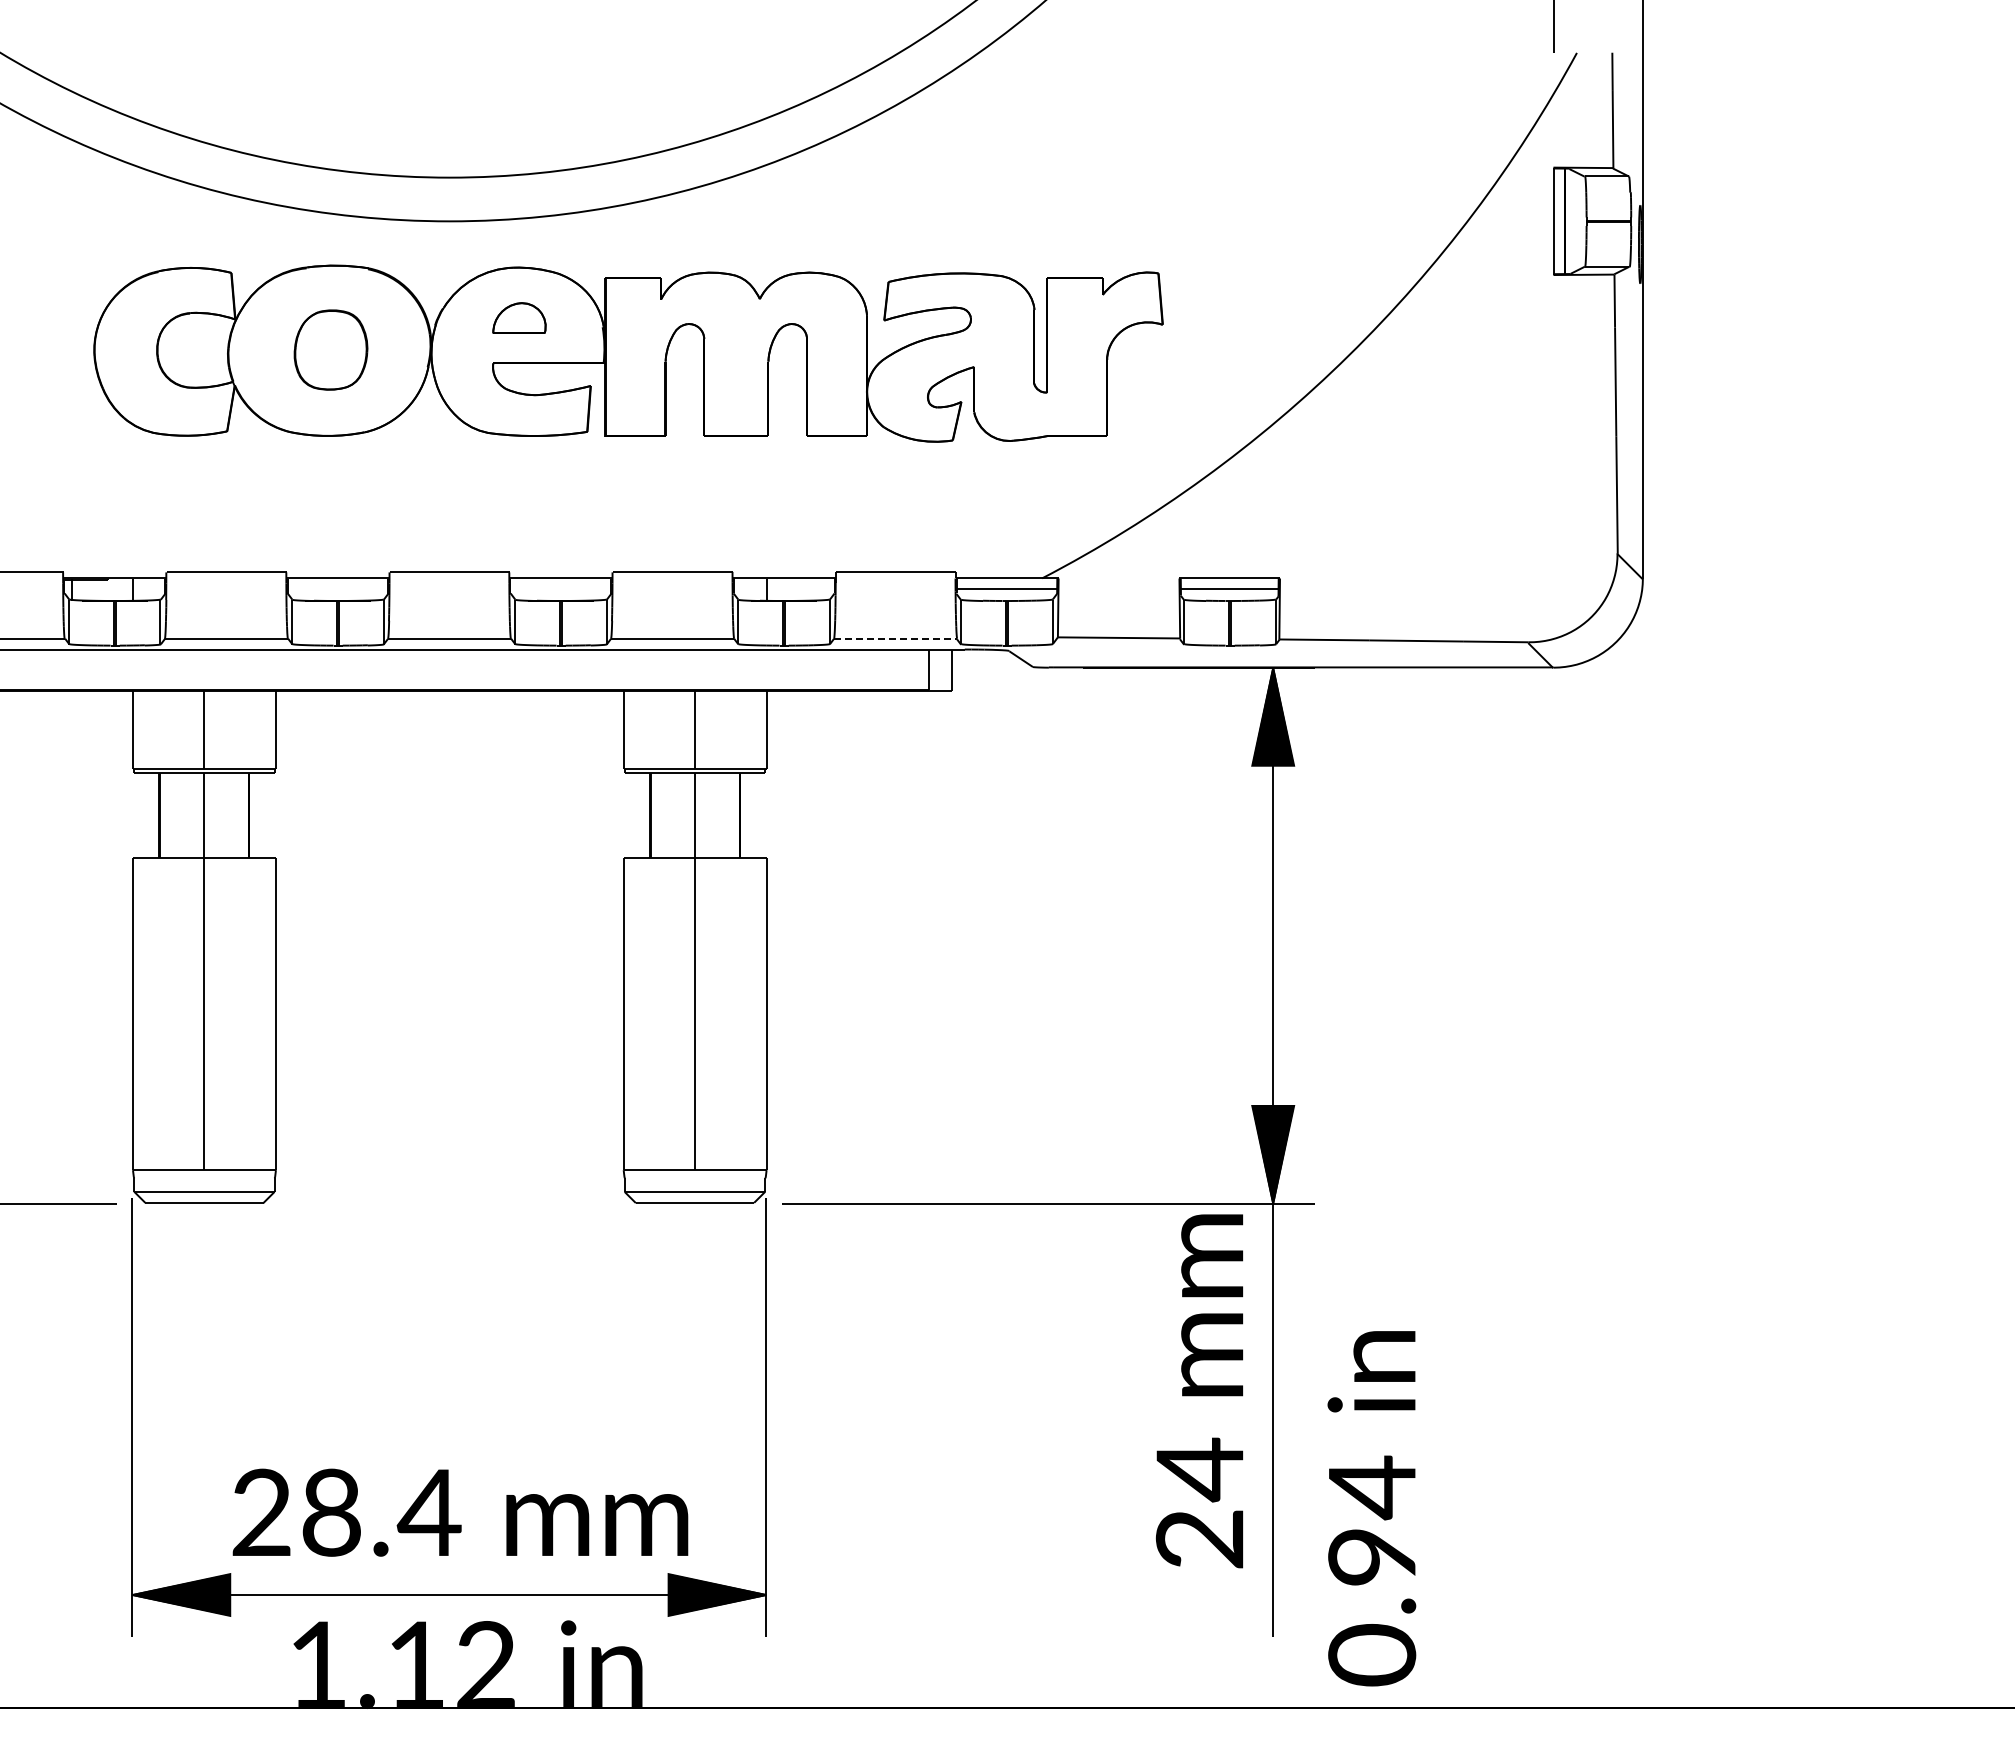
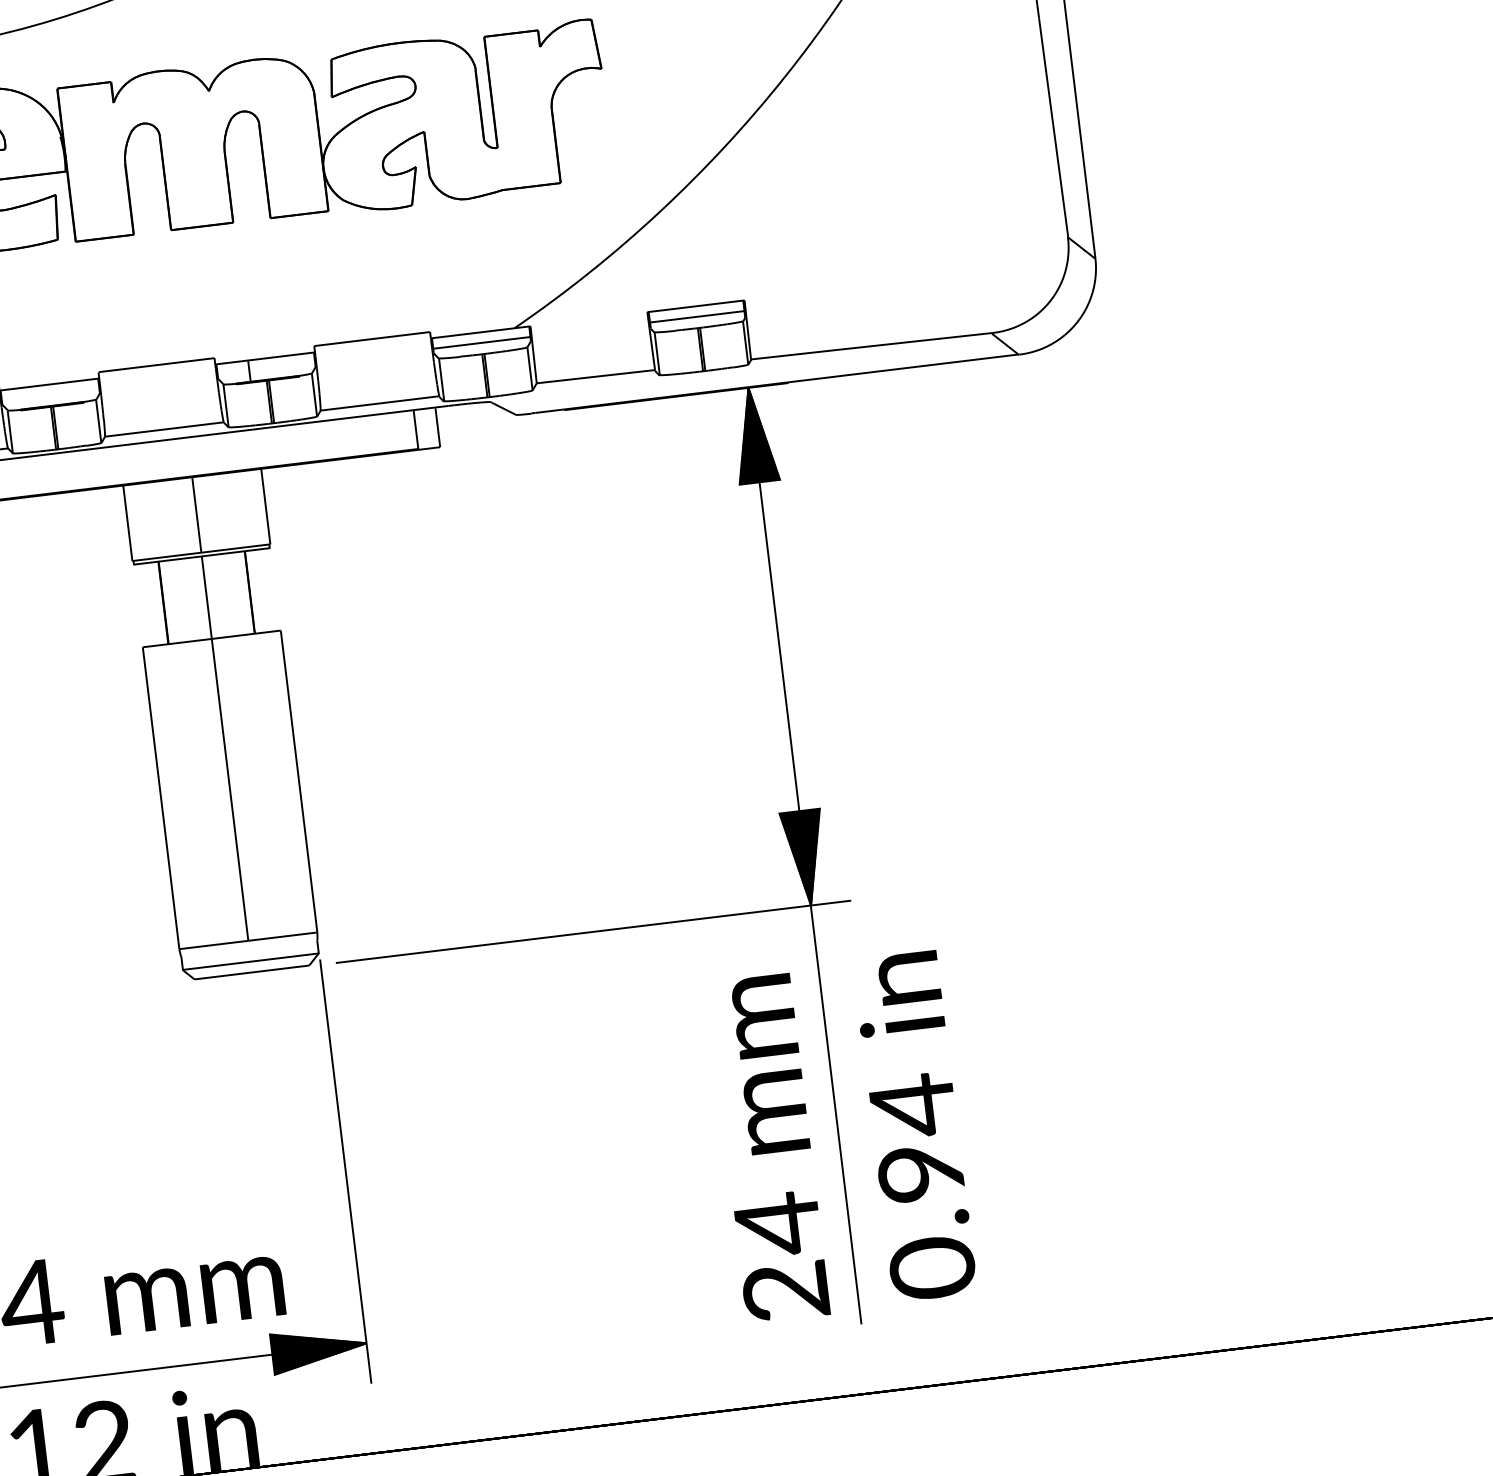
line: (895, 638) -> (379, 403), dashed -> solid
text: (1199, 1391) -> (768, 1148), moved
text: (1371, 1508) -> (914, 1126), moved

